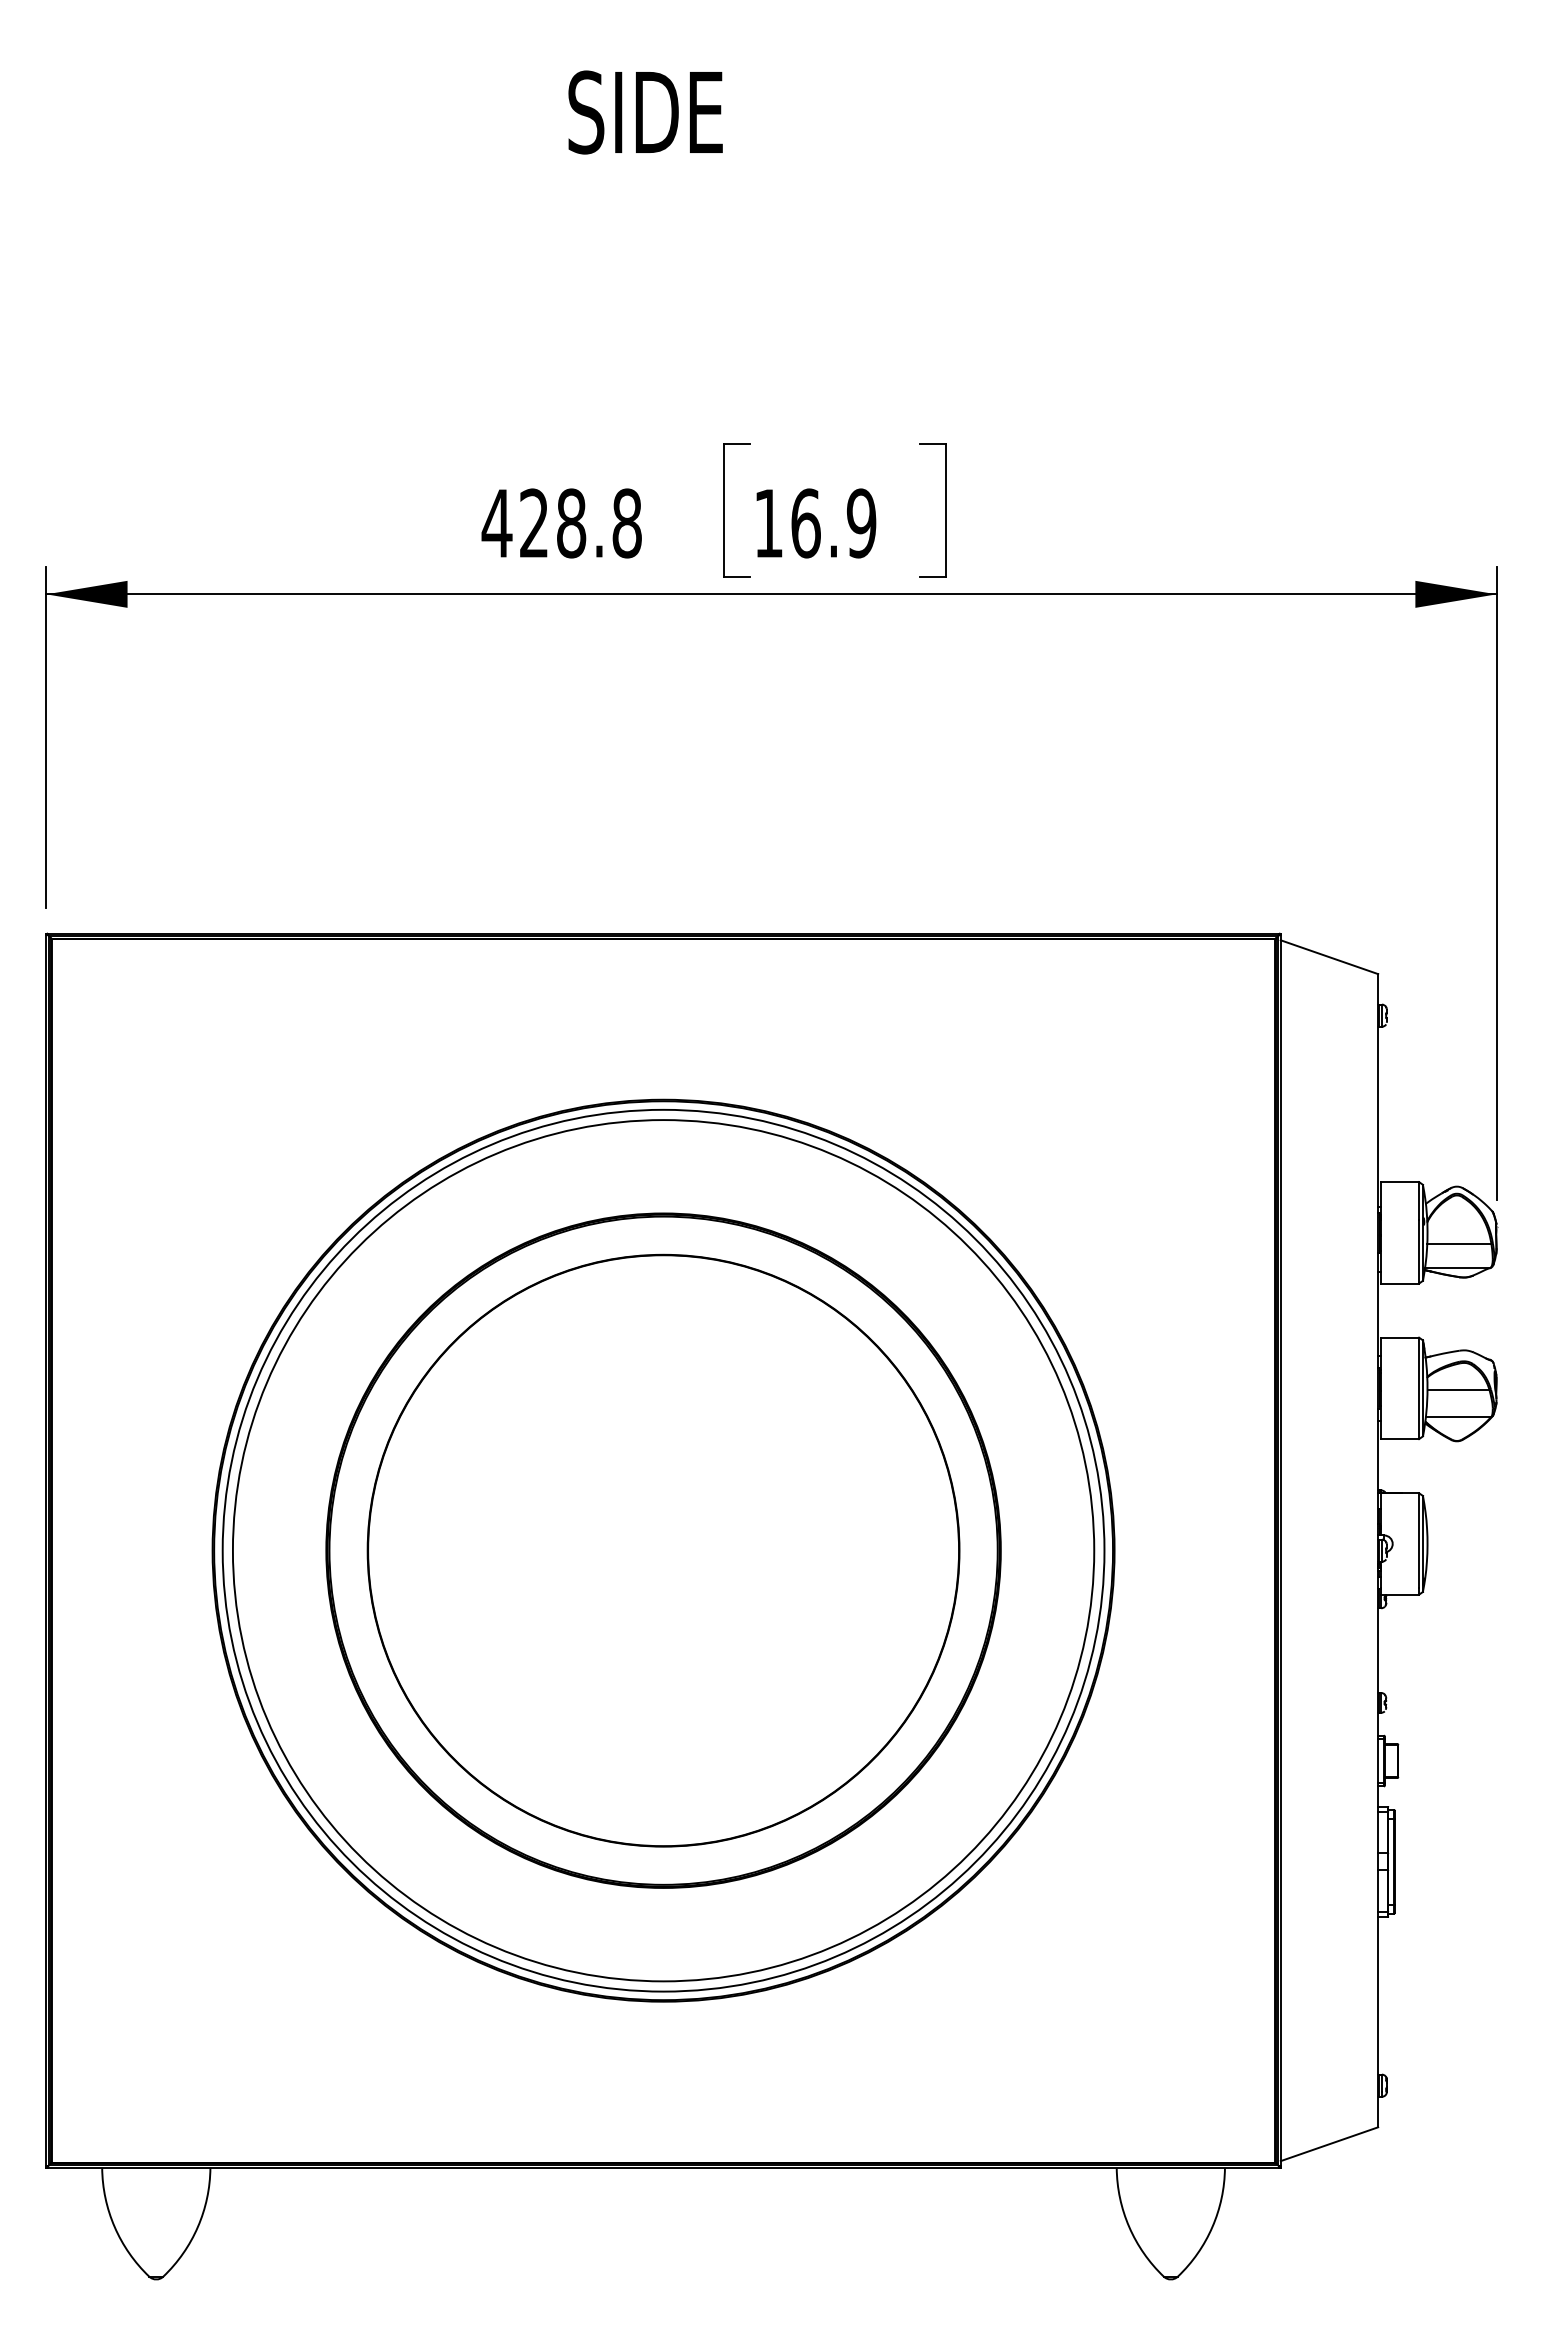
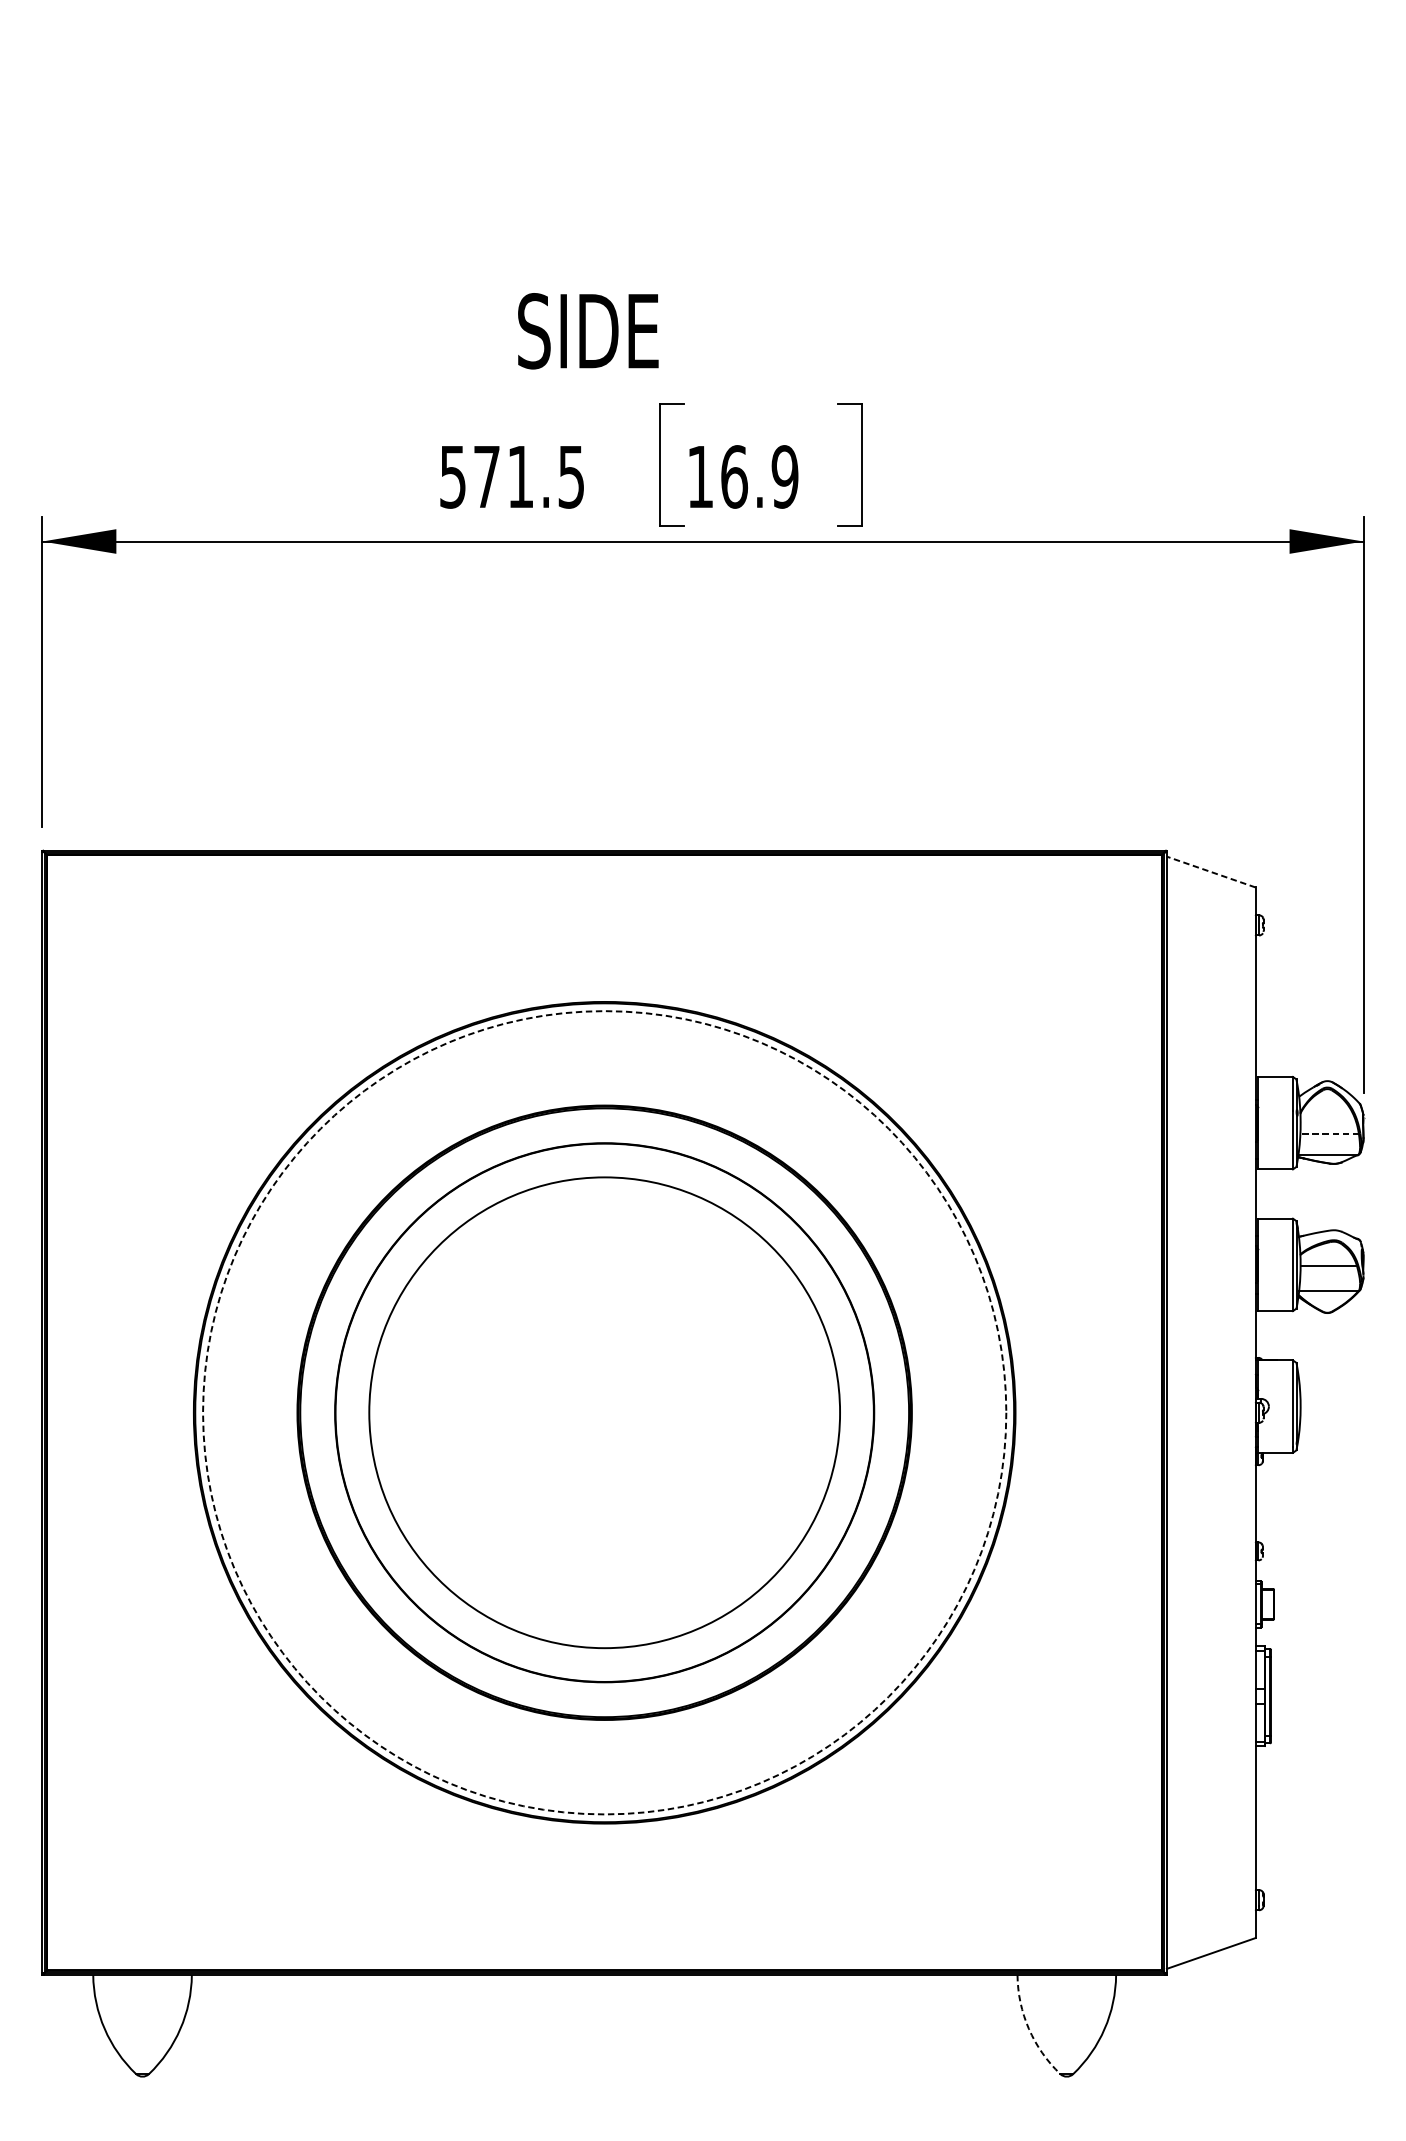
text: (645, 112) -> (588, 331), moved
text: (561, 523) -> (511, 476), 428.8 -> 571.5
line: (1329, 957) -> (1211, 872), solid -> dashed
line: (1458, 1244) -> (1328, 1133), solid -> dashed
circle: (663, 1550) -> (604, 1412), size x0.6
circle: (663, 1550) -> (604, 1412), solid -> dashed
arc: (1129, 2227) -> (1029, 2029), solid -> dashed

